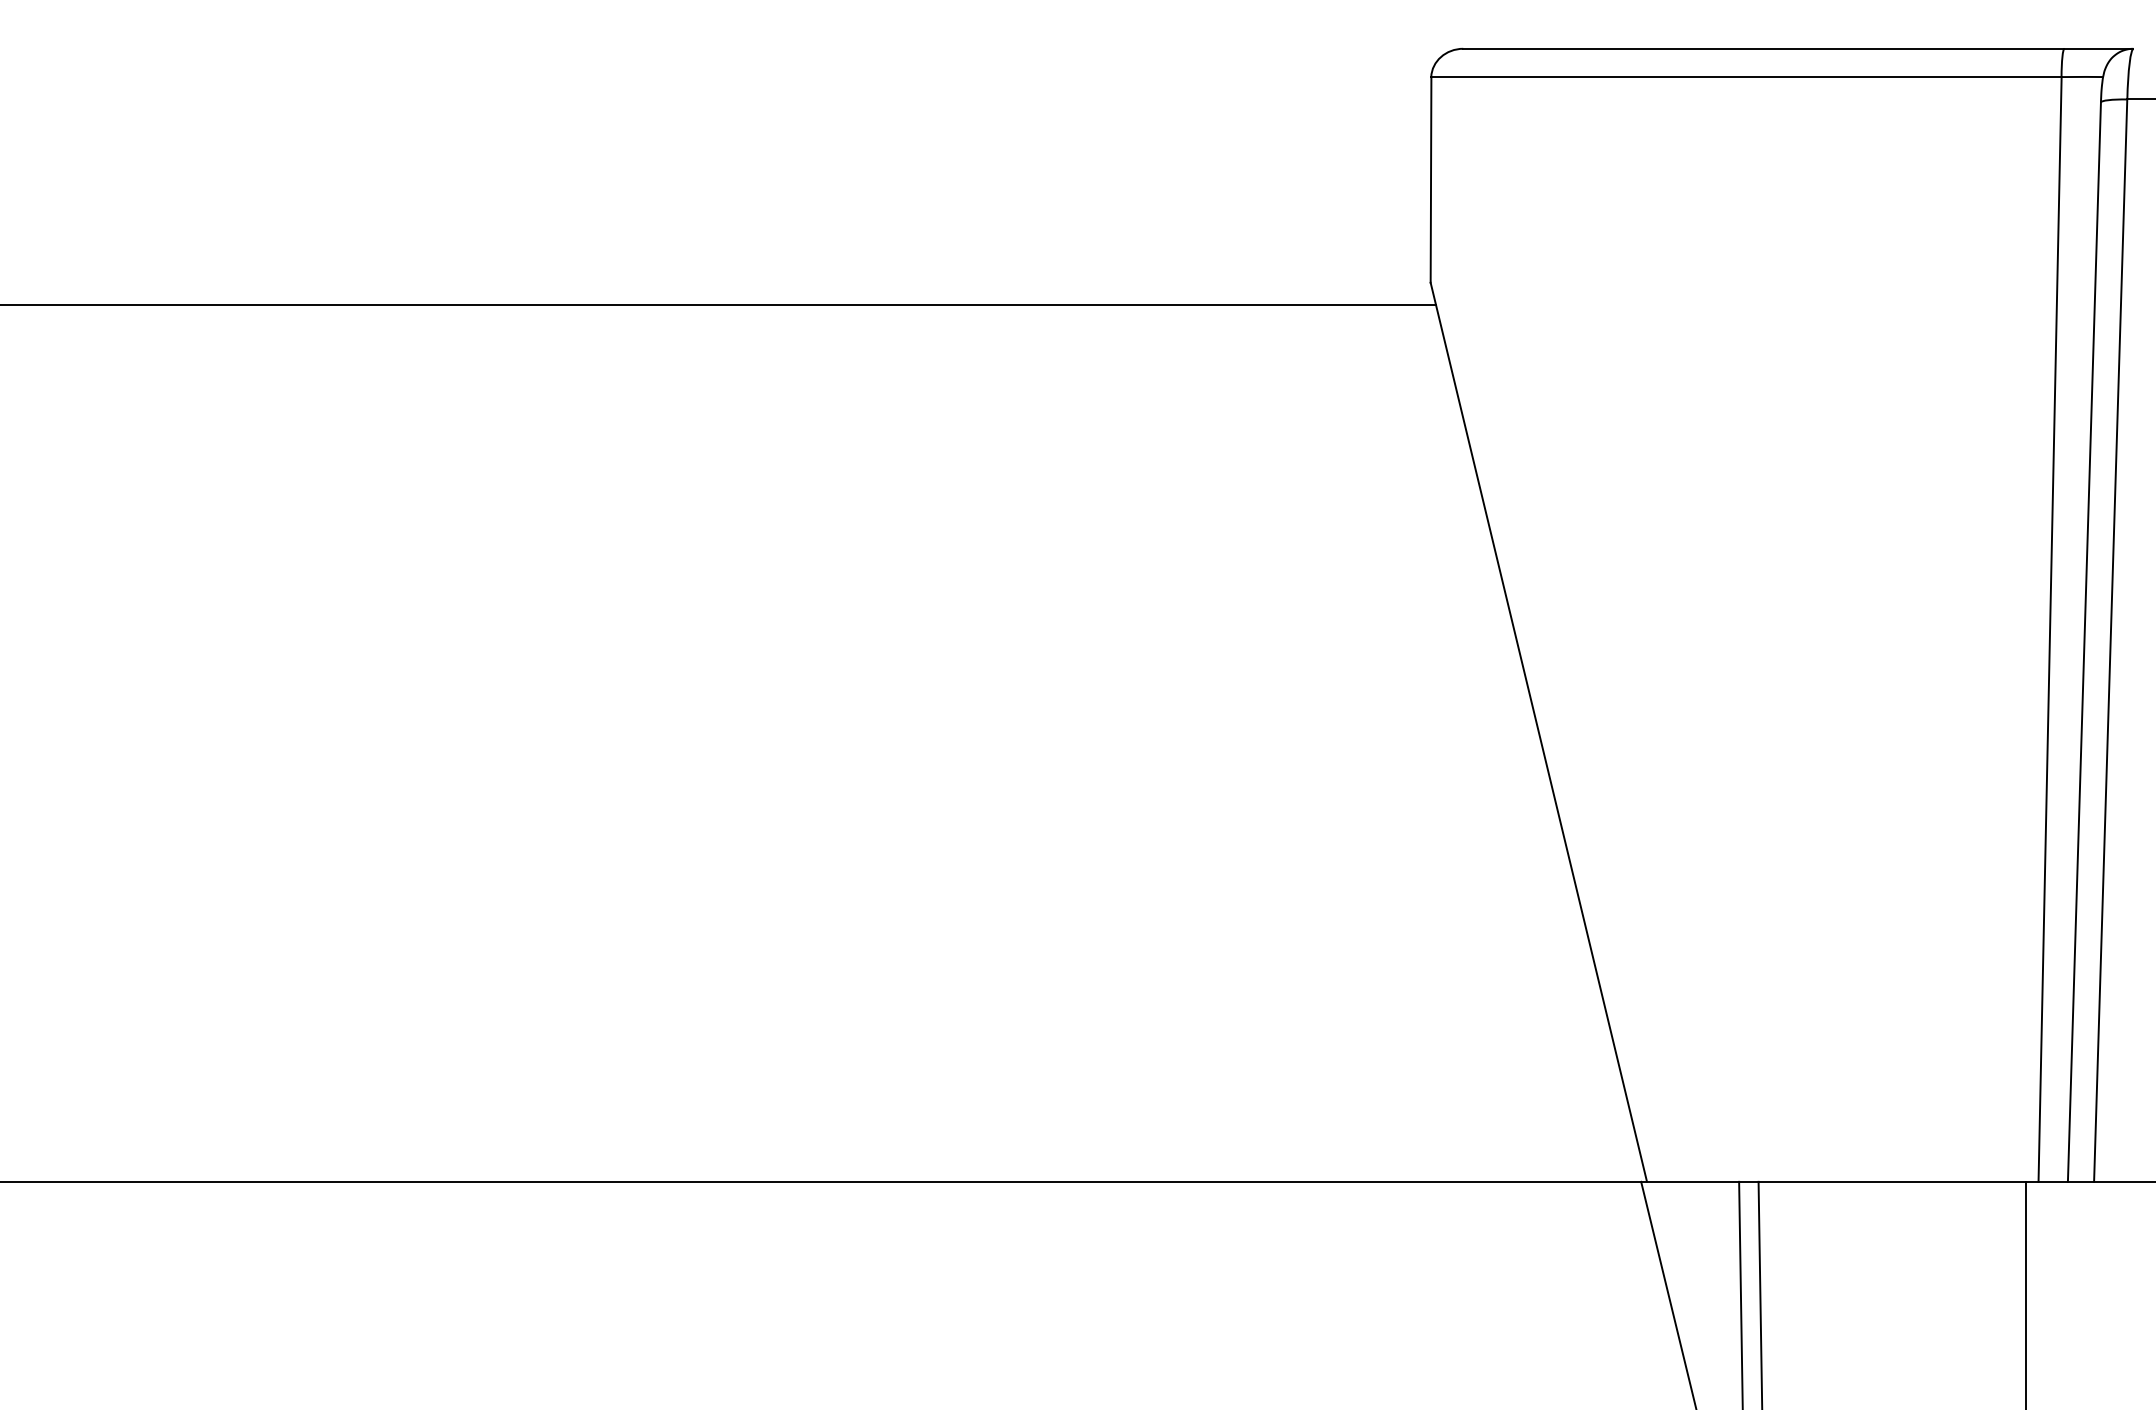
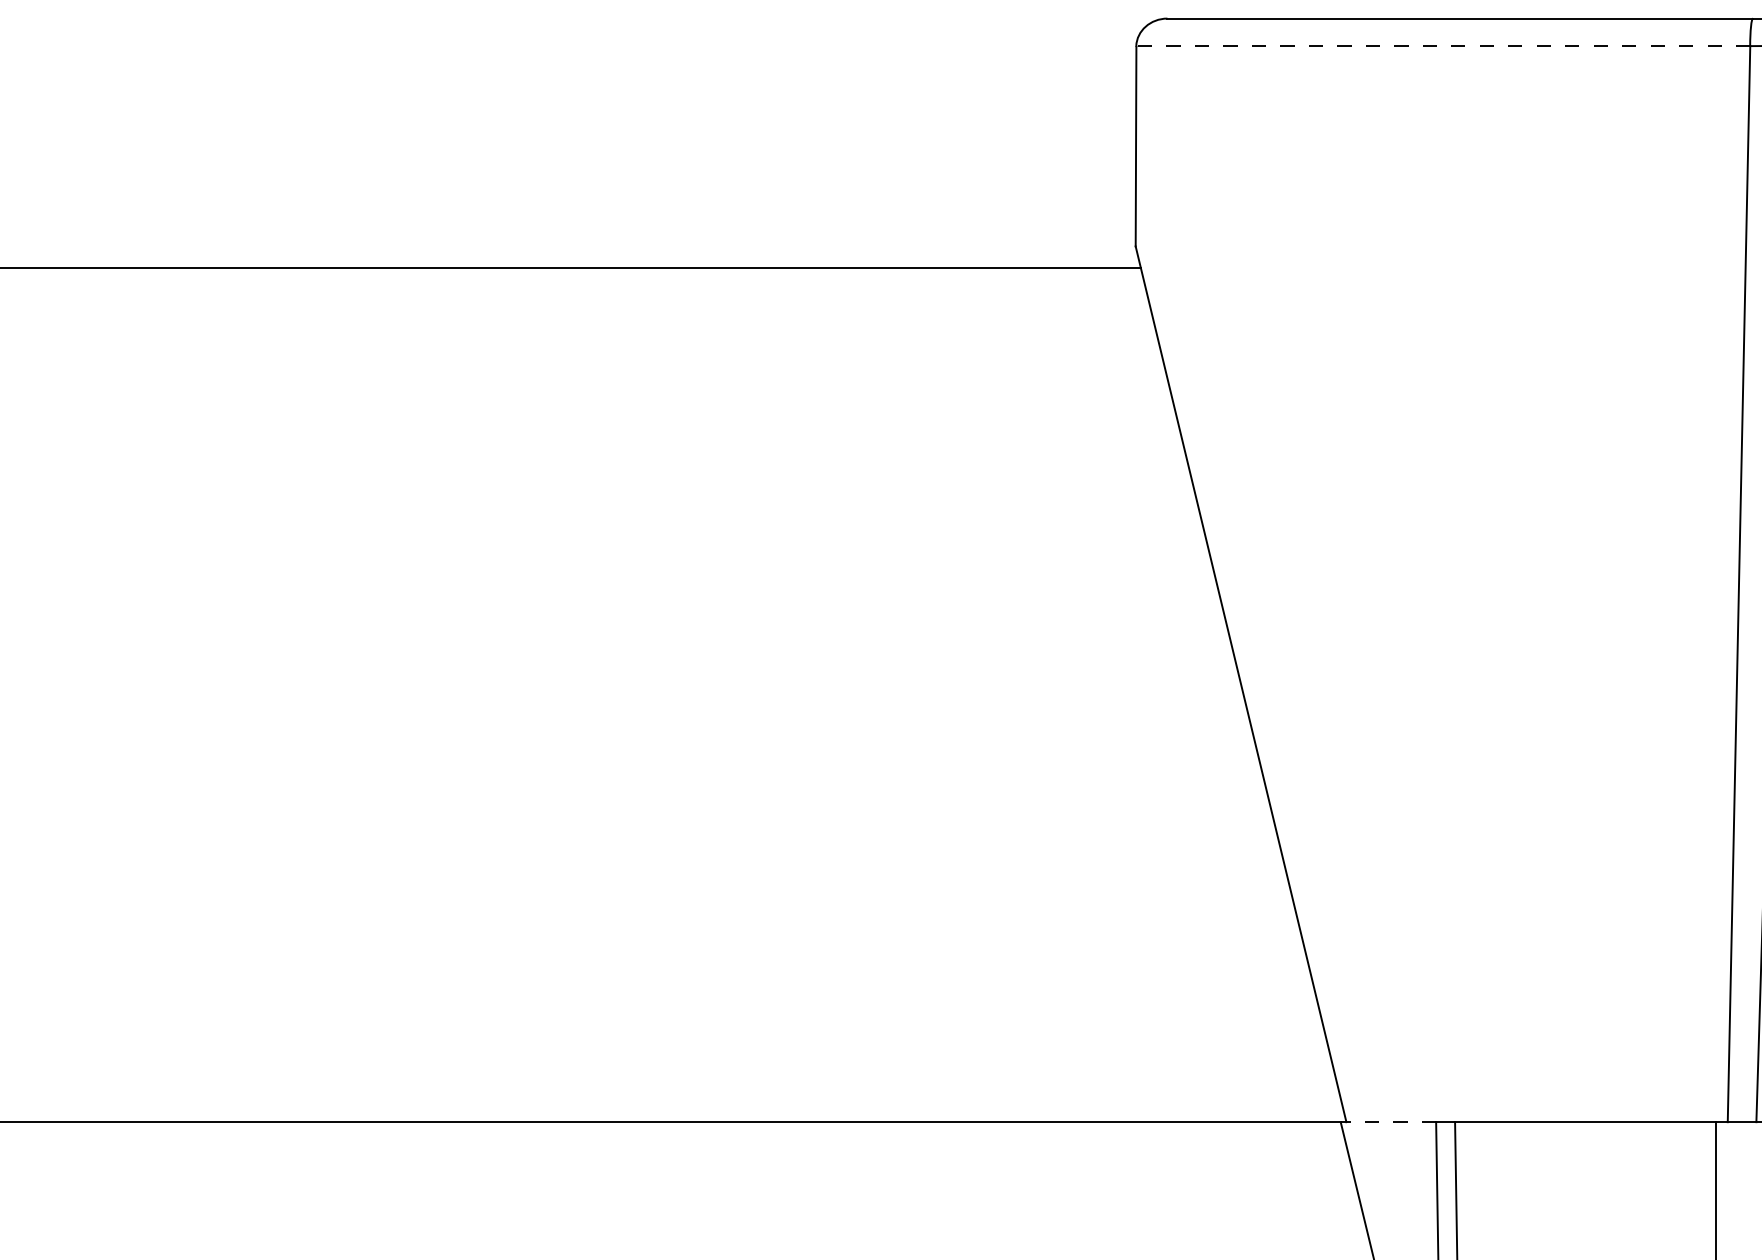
line: (1746, 77) -> (1443, 46), solid -> dashed
line: (1690, 1181) -> (1388, 1121), solid -> dashed

